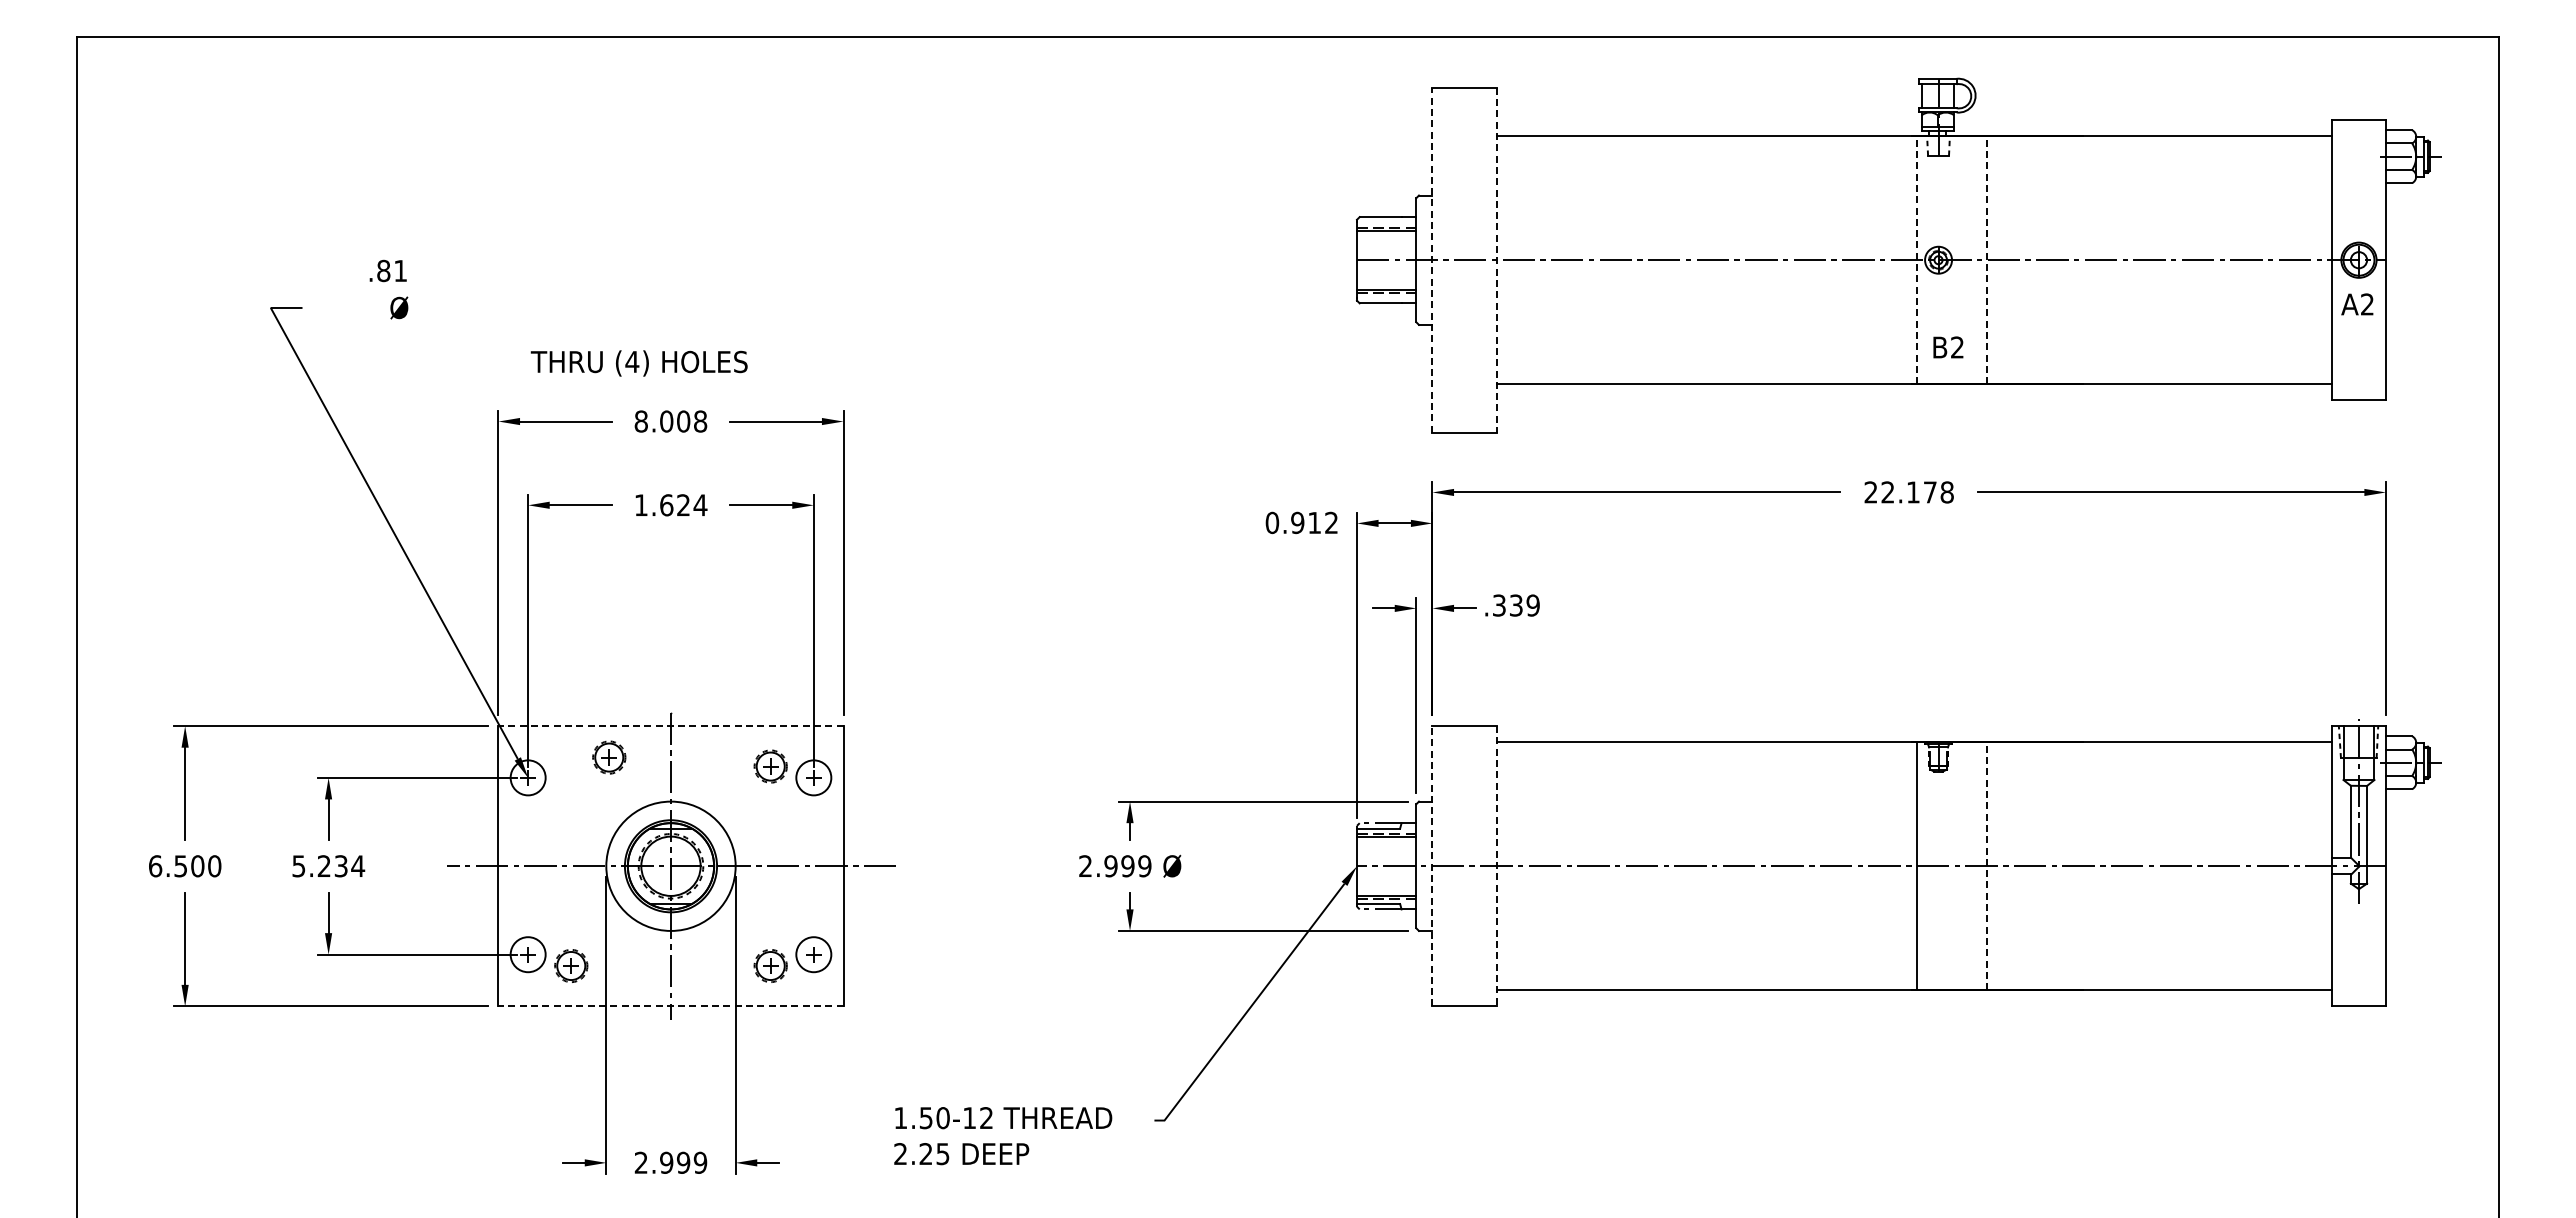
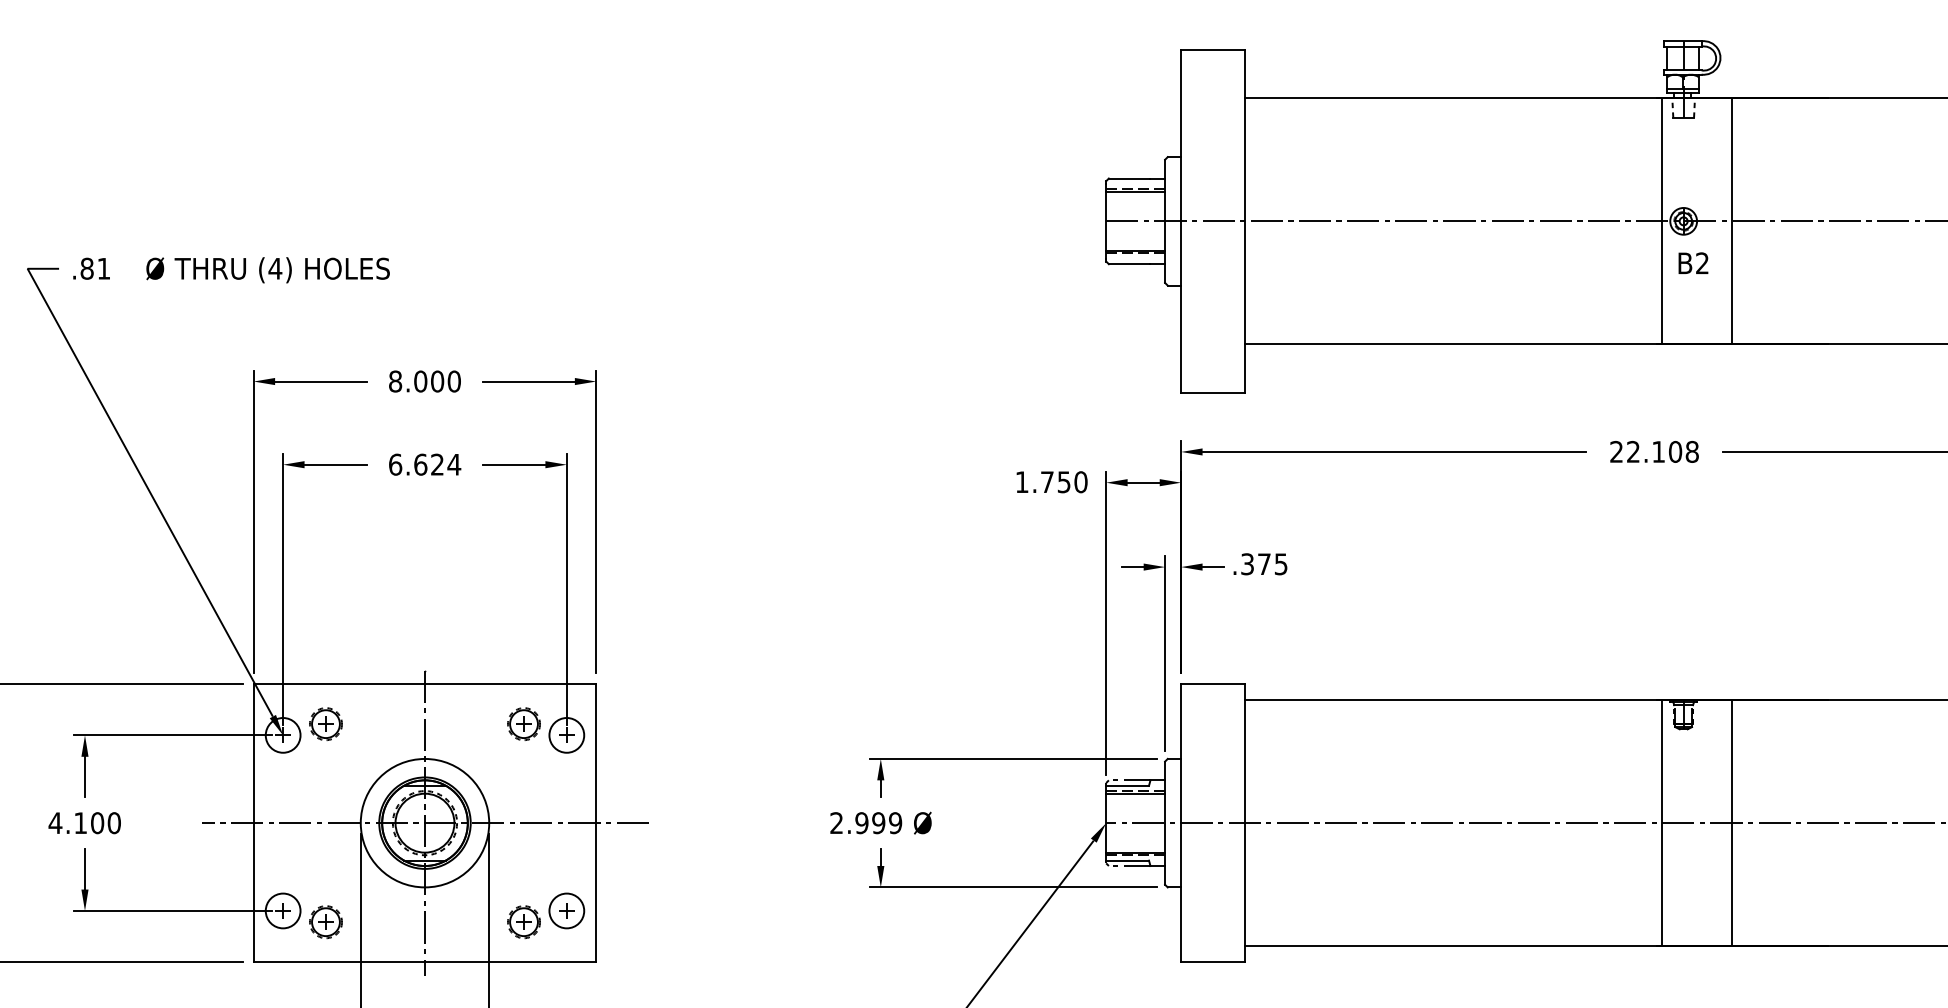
line: (1432, 260) -> (1181, 221), dashed -> solid
line: (1497, 260) -> (1245, 221), dashed -> solid
line: (1916, 260) -> (1661, 221), dashed -> solid
line: (1987, 260) -> (1732, 221), dashed -> solid
text: (387, 270) -> (90, 268), moved
text: (1948, 347) -> (1693, 263), moved
text: (638, 363) -> (281, 270), moved
text: (700, 421) -> (454, 381), 8.008 -> 8.000
text: (1929, 492) -> (1674, 452), 22.178 -> 22.108
text: (641, 505) -> (395, 464), 1.624 -> 6.624
text: (1301, 522) -> (1051, 481), 0.912 -> 1.750
text: (1524, 605) -> (1272, 564), .339 -> .375
line: (671, 726) -> (425, 684), dashed -> solid
part: (609, 757) -> (326, 724), moved
line: (1432, 865) -> (1181, 822), dashed -> solid
text: (328, 866) -> (84, 823), 5.234 -> 4.100
line: (1497, 866) -> (1245, 823), dashed -> solid
line: (1987, 866) -> (1732, 823), dashed -> solid
line: (671, 1006) -> (425, 962), dashed -> solid

